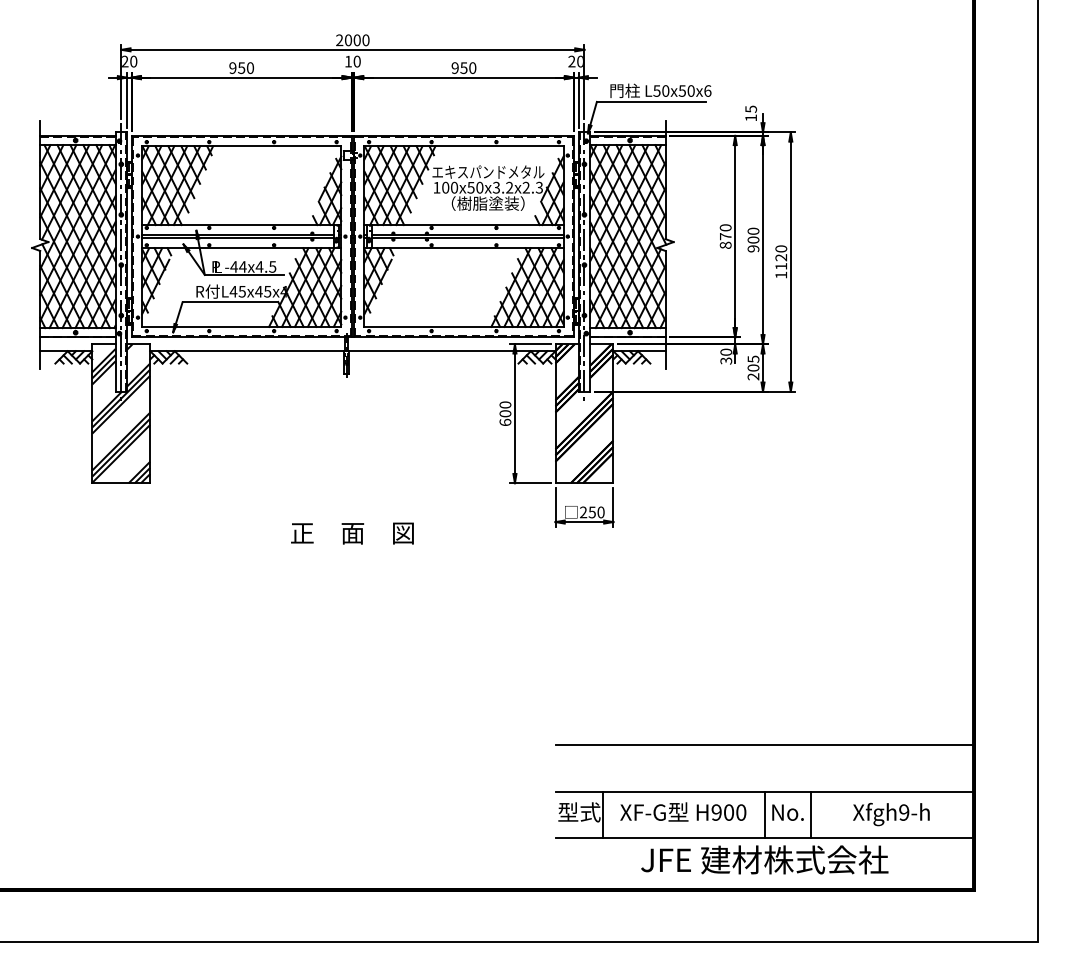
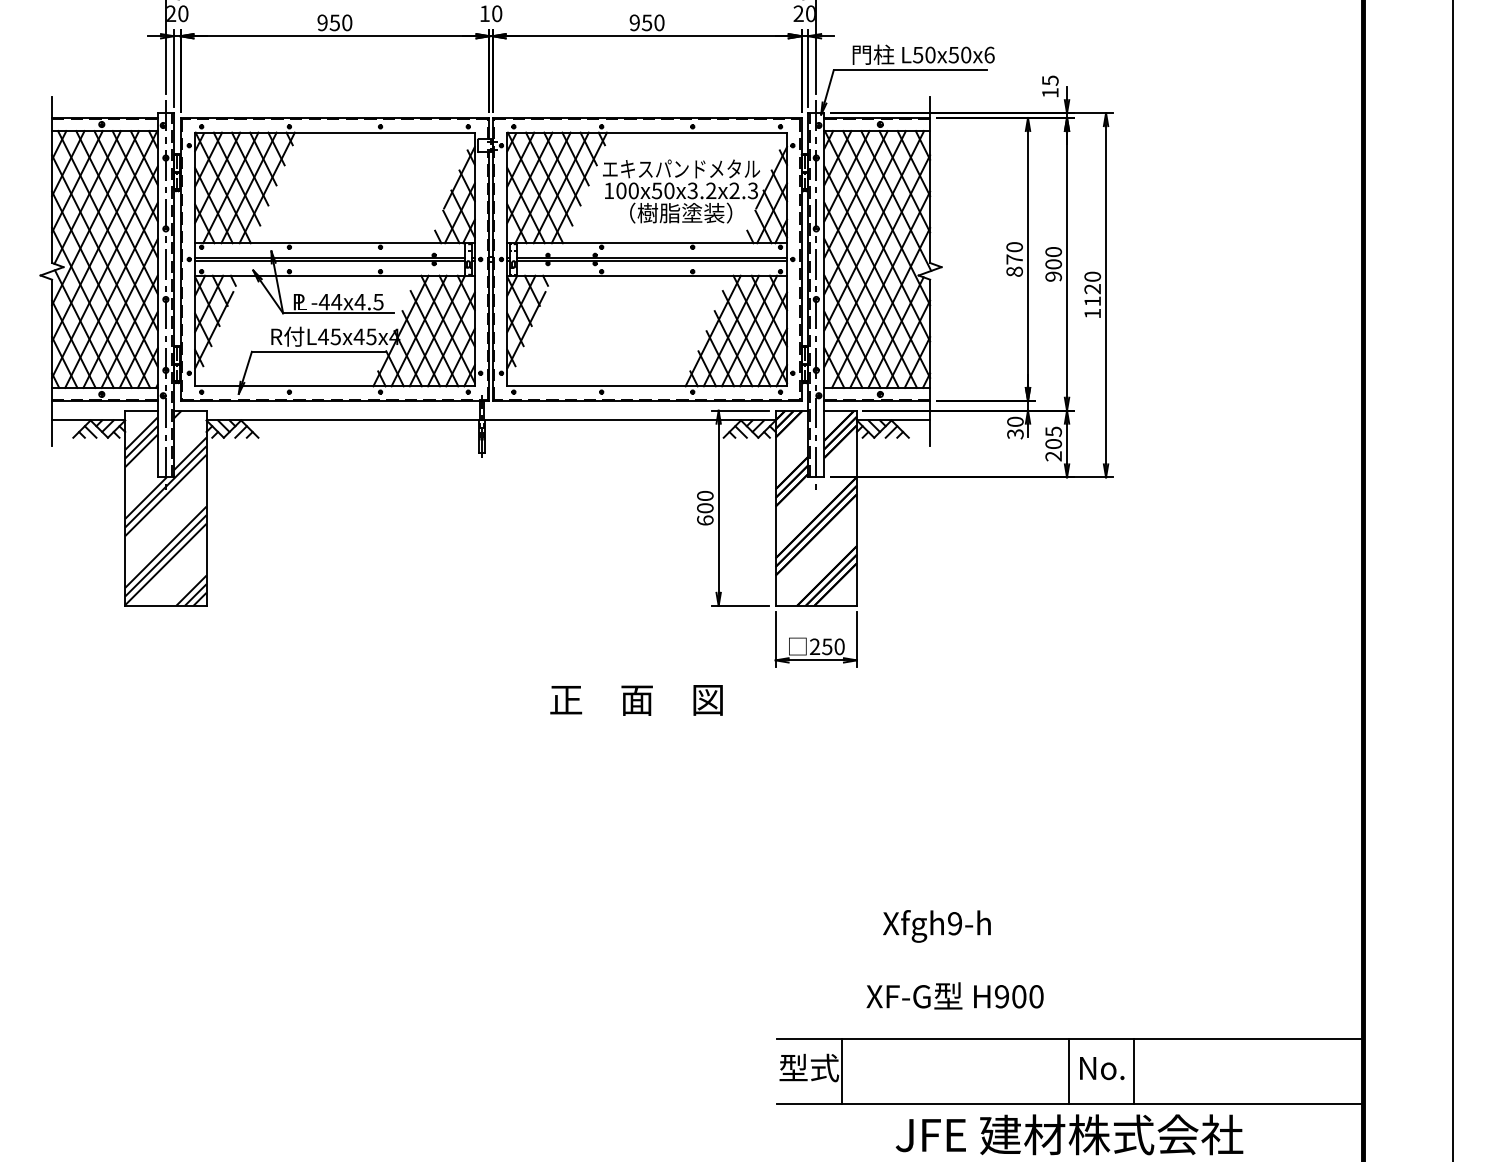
text: (352, 533) -> (636, 700), moved
line: (764, 745) -> (1069, 974), removed
text: (683, 811) -> (955, 995), moved
text: (891, 814) -> (937, 926), moved

